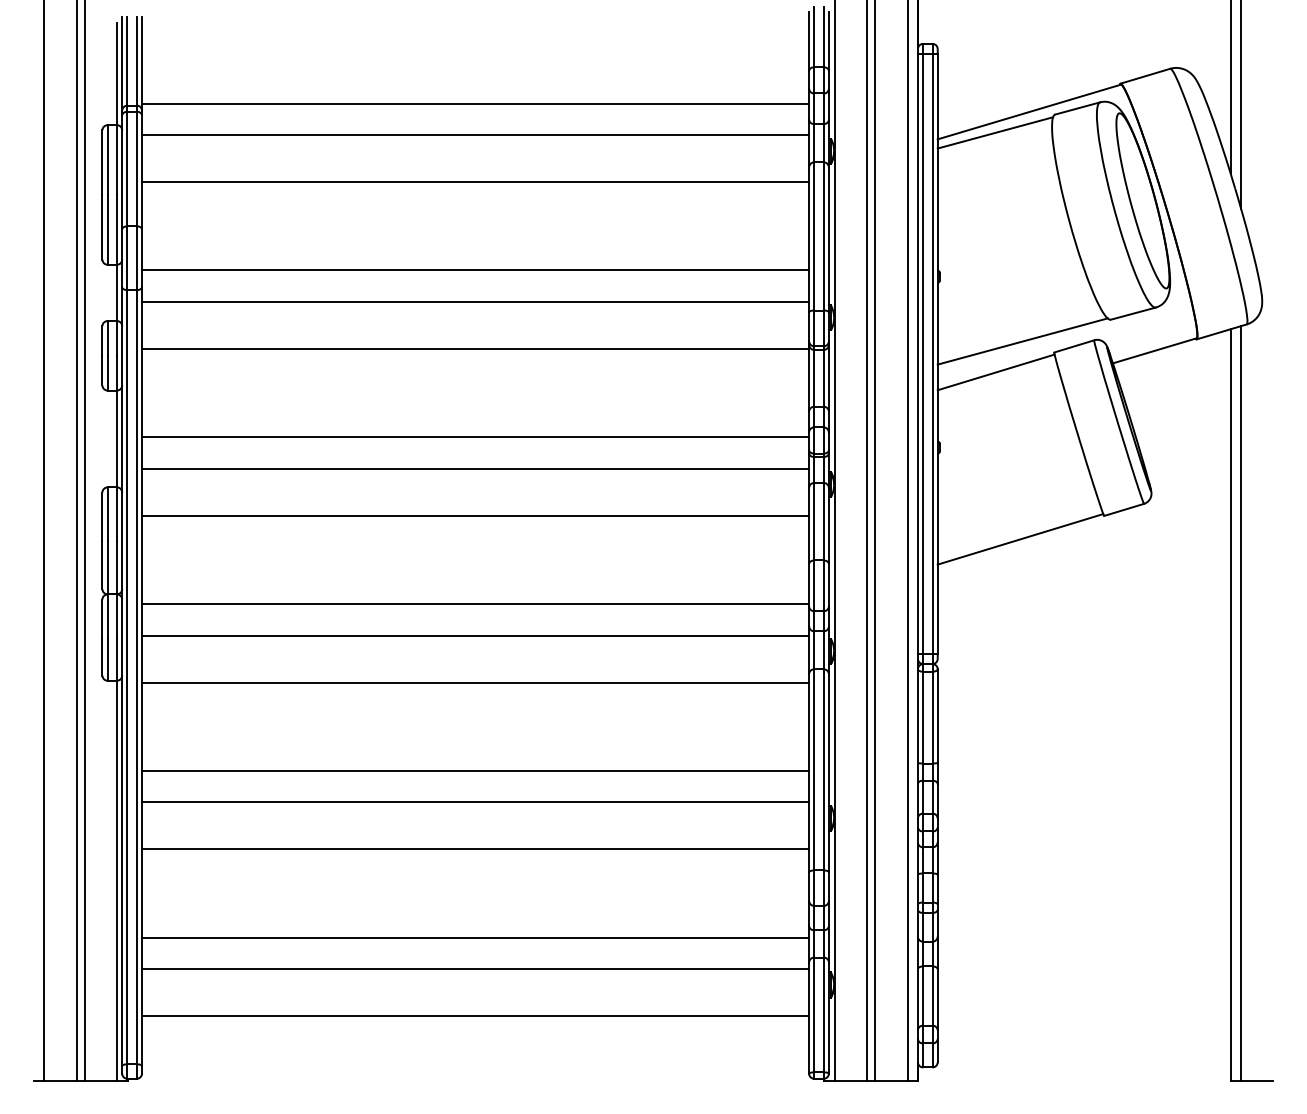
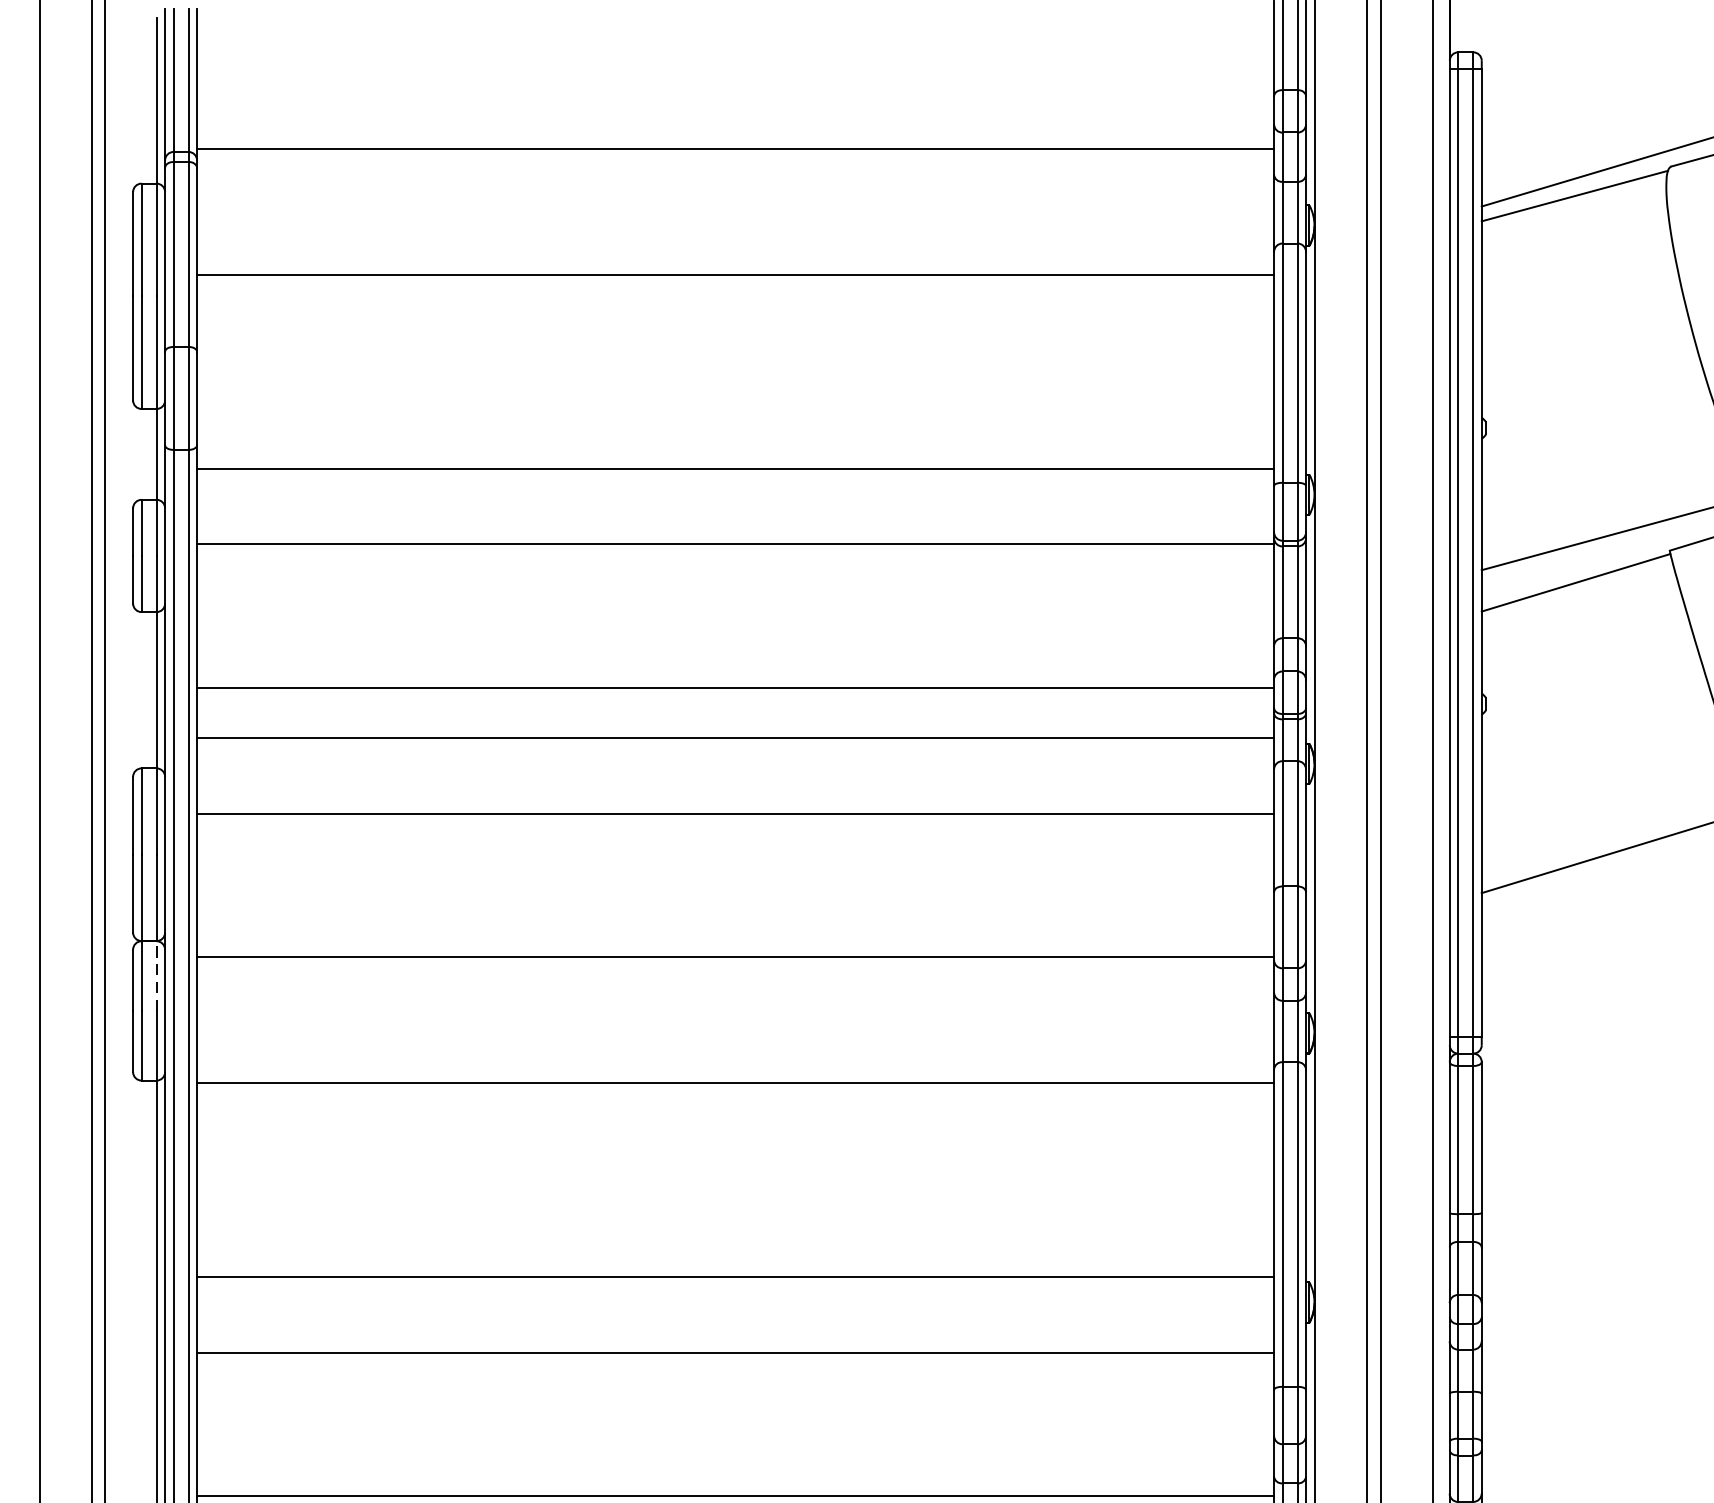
line: (475, 134) -> (735, 198), removed
line: (475, 270) -> (735, 418), removed
line: (117, 616) -> (157, 976), solid -> dashed
line: (475, 635) -> (735, 1007), removed
line: (475, 771) -> (735, 1227), removed

